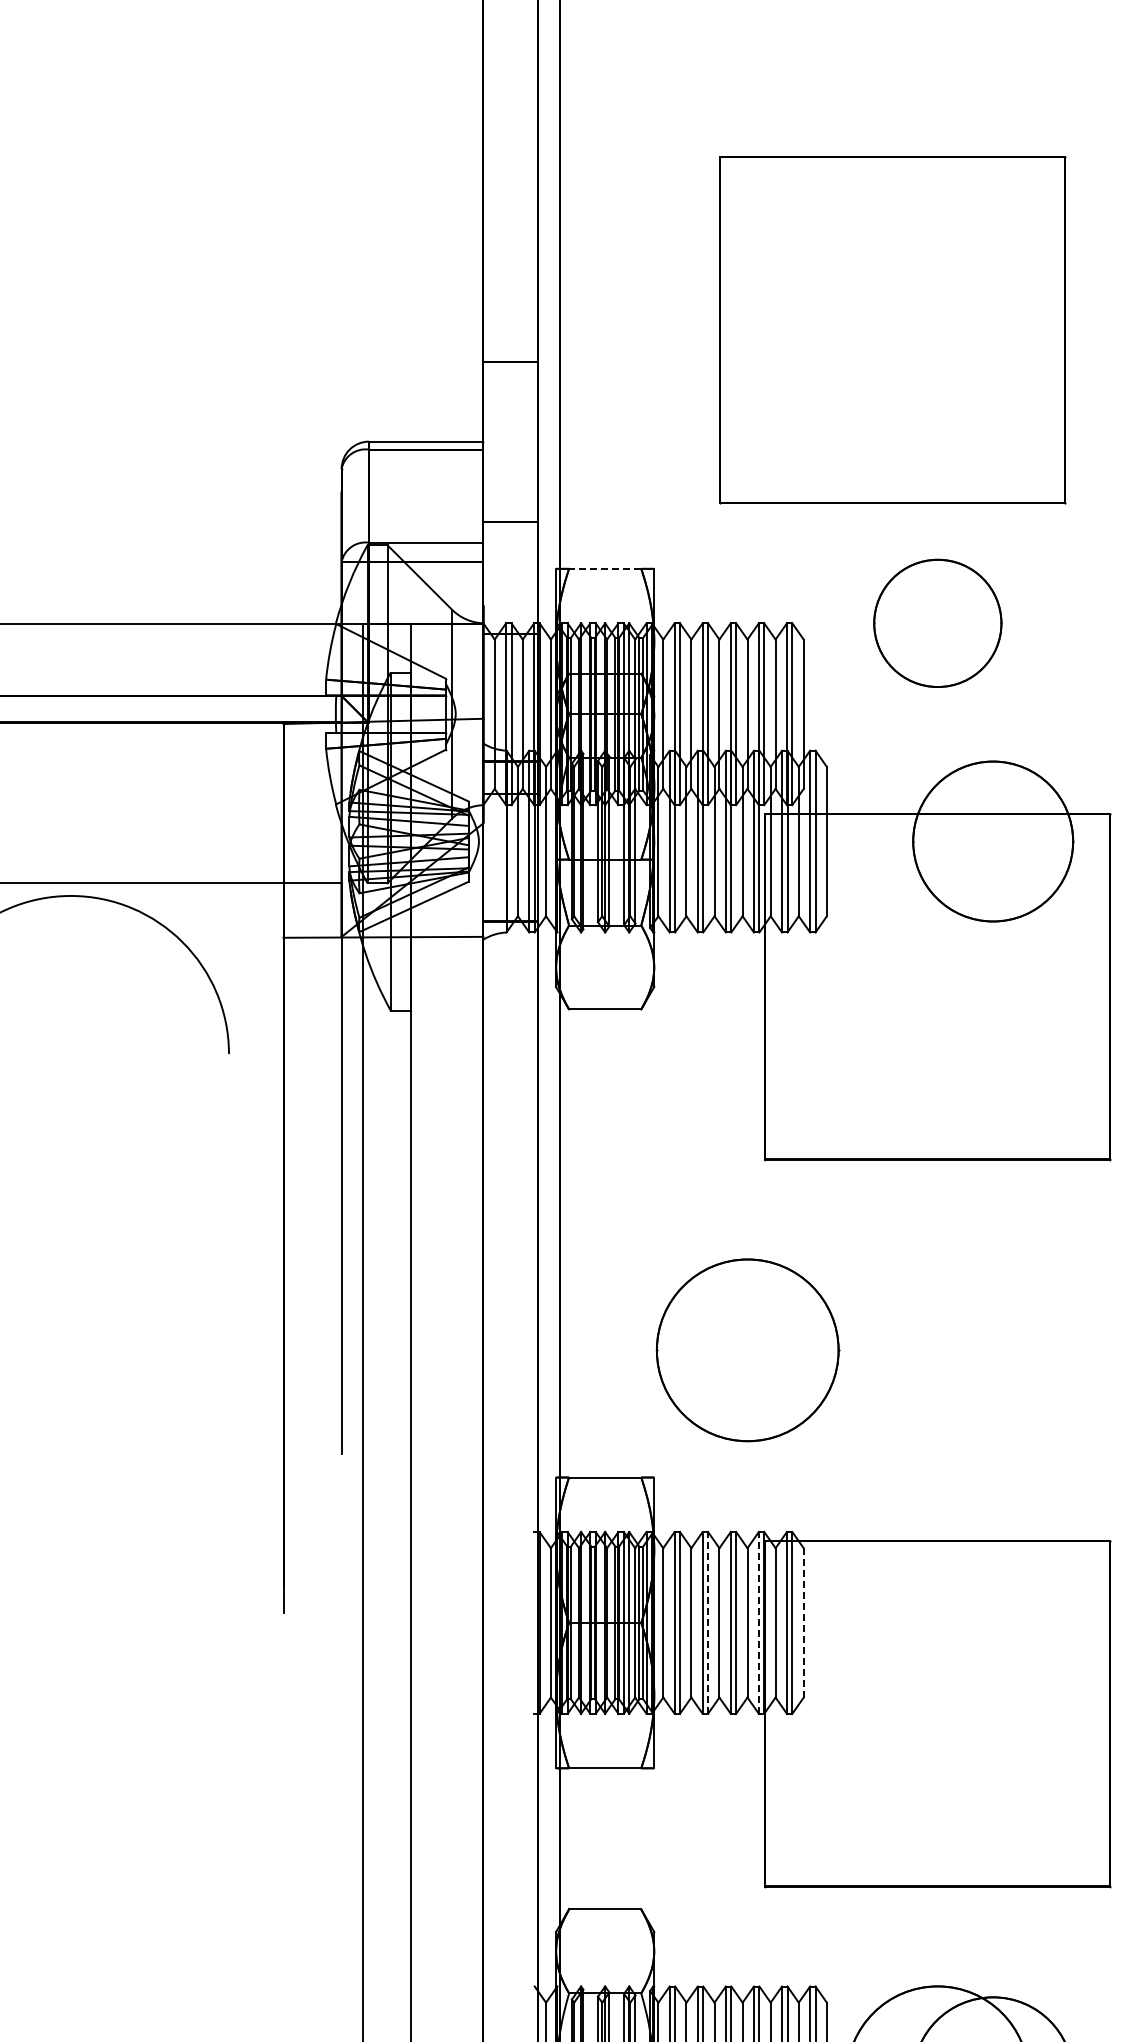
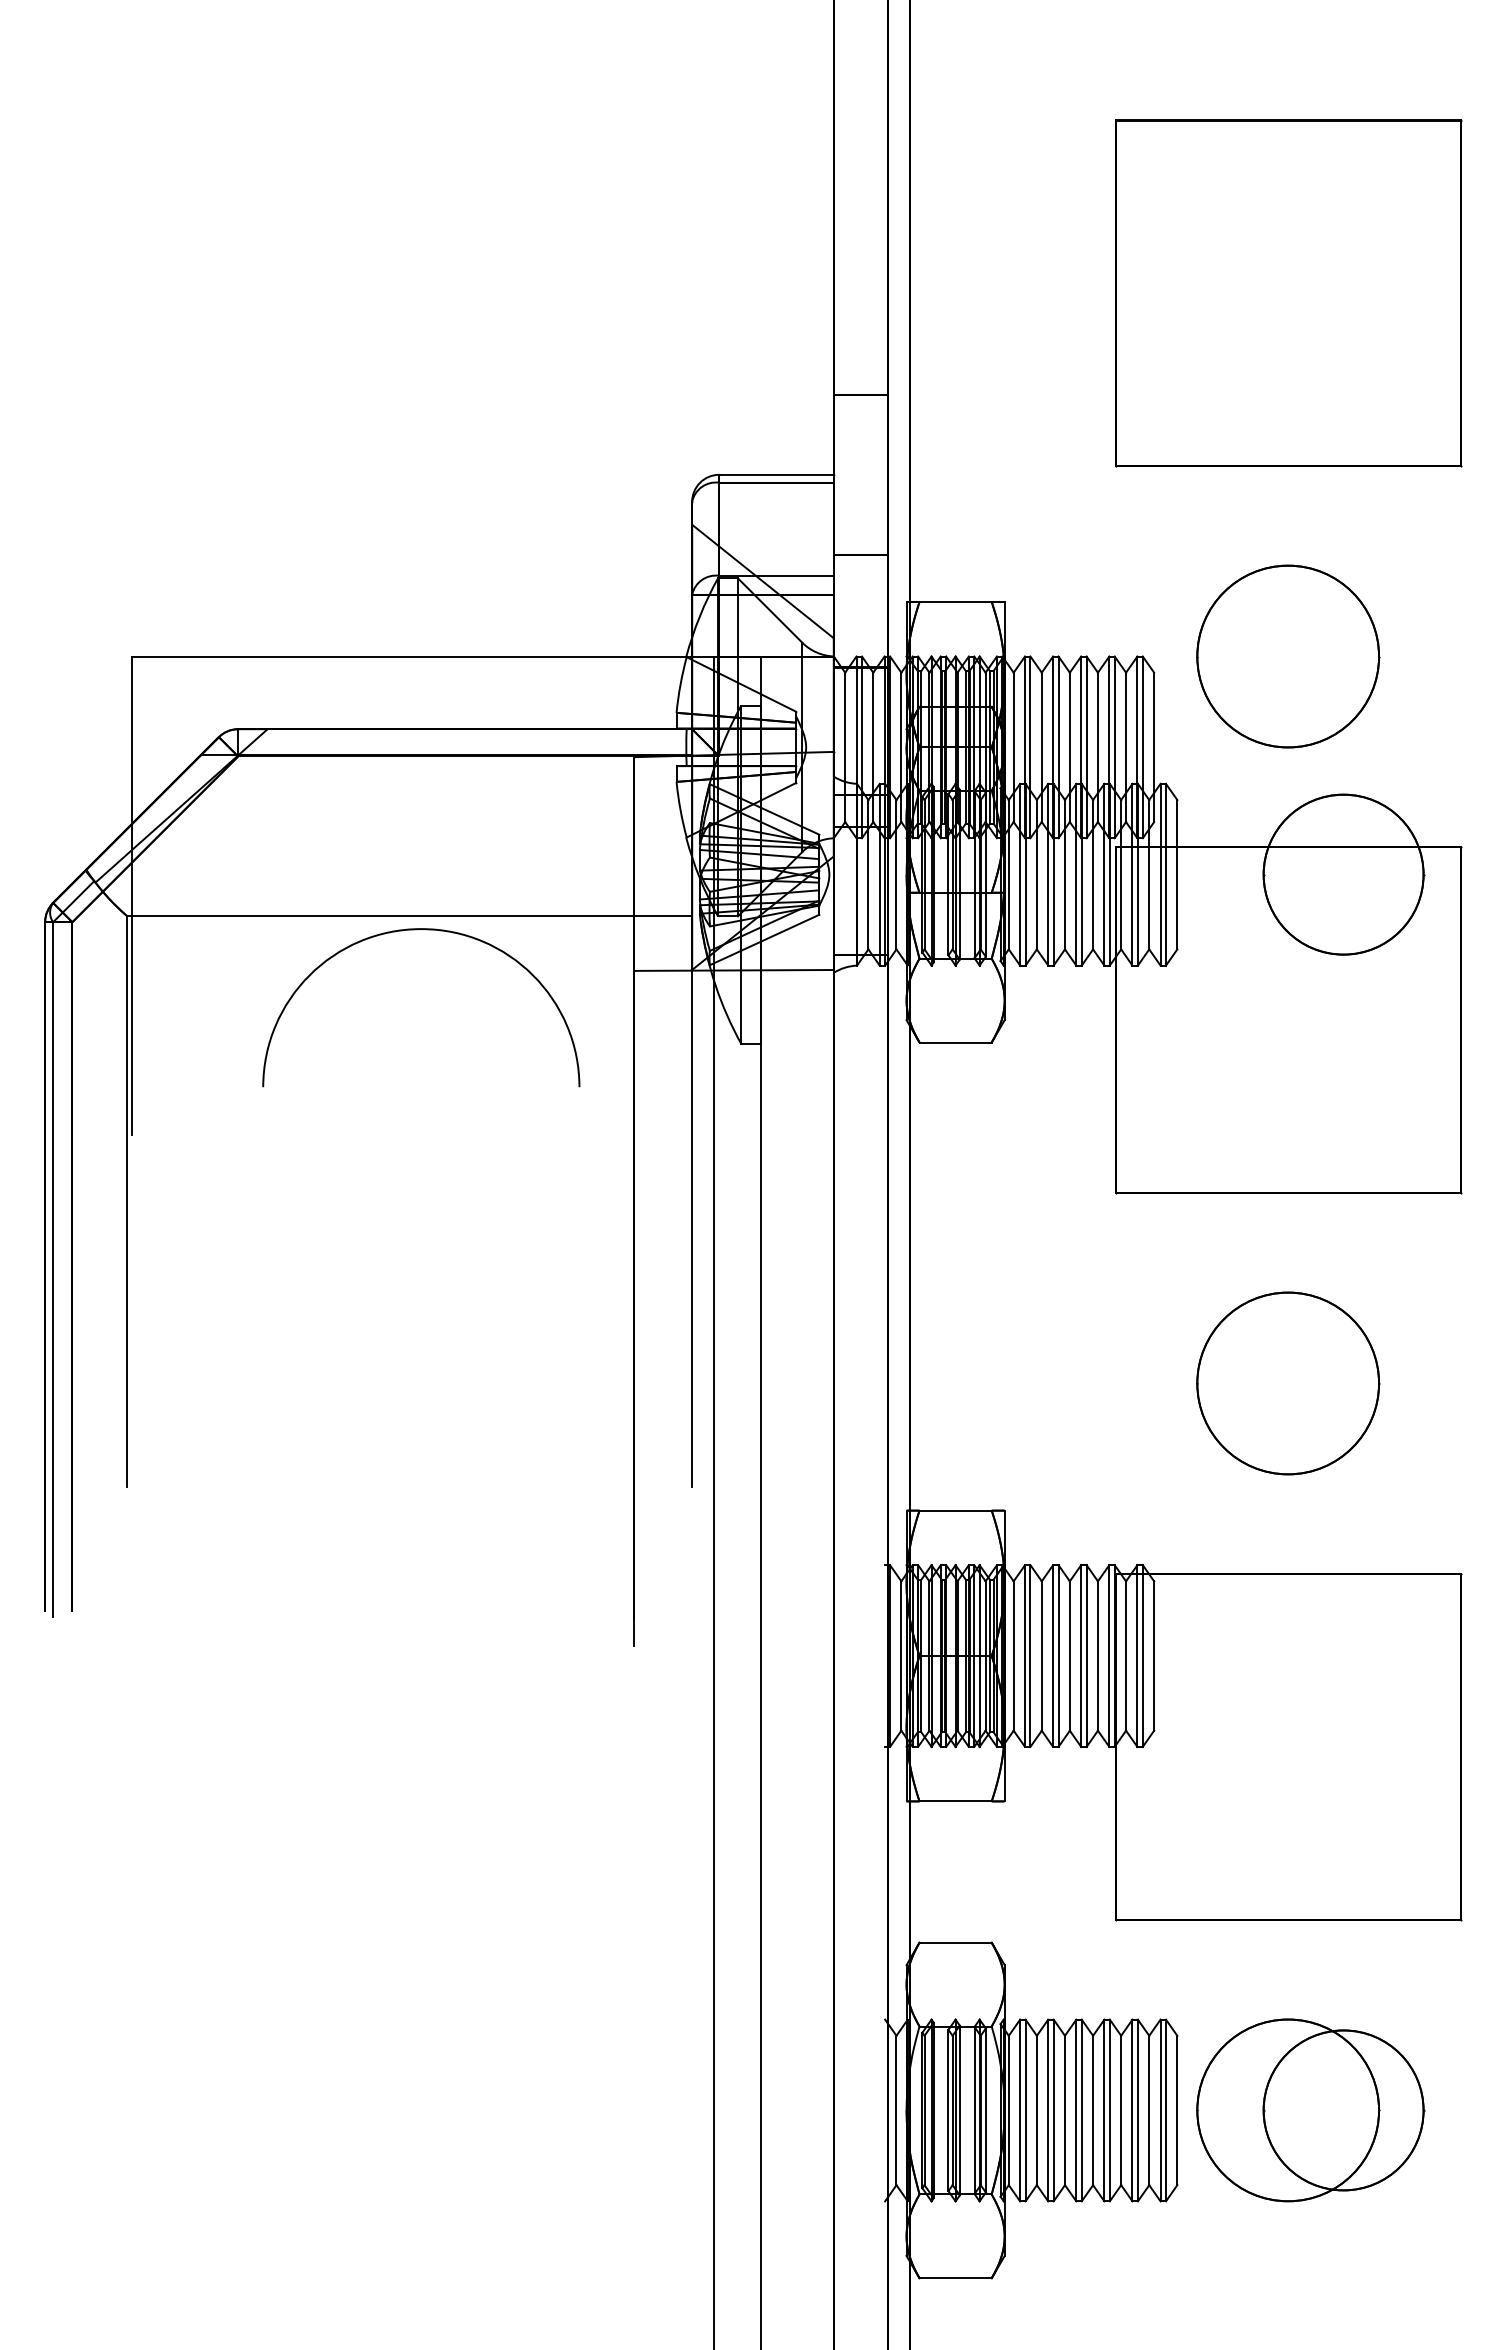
part: (893, 330) -> (1288, 293), moved
line: (412, 548) -> (762, 581), added
line: (605, 569) -> (955, 602), dashed -> solid
part: (938, 623) -> (1288, 656), size x1.43
part: (748, 1350) -> (1288, 1383), moved
line: (708, 1623) -> (1058, 1656), dashed -> solid
line: (759, 1623) -> (1109, 1656), dashed -> solid
line: (804, 1623) -> (1154, 1656), dashed -> solid

